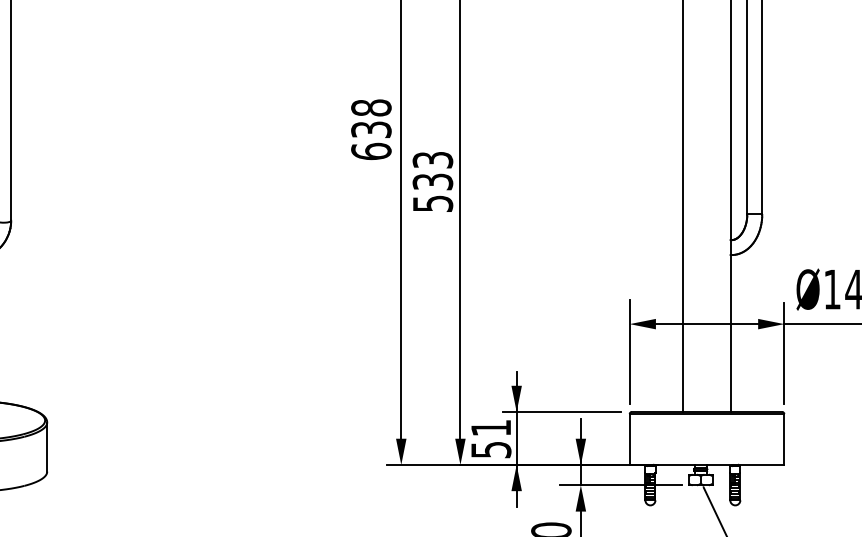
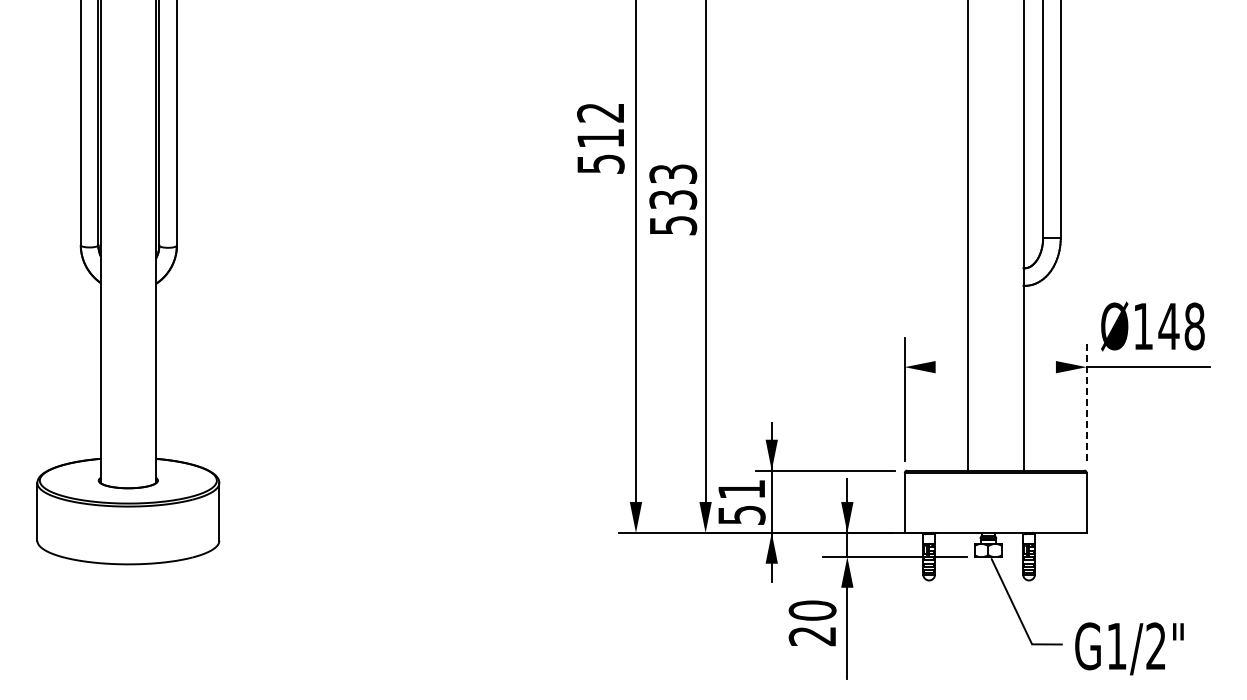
text: (371, 129) -> (600, 138), 638 -> 512
line: (706, 324) -> (995, 367), removed
line: (784, 353) -> (1086, 401), solid -> dashed

